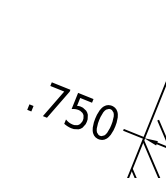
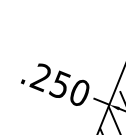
text: (54, 100) -> (41, 76), .750 -> .250

